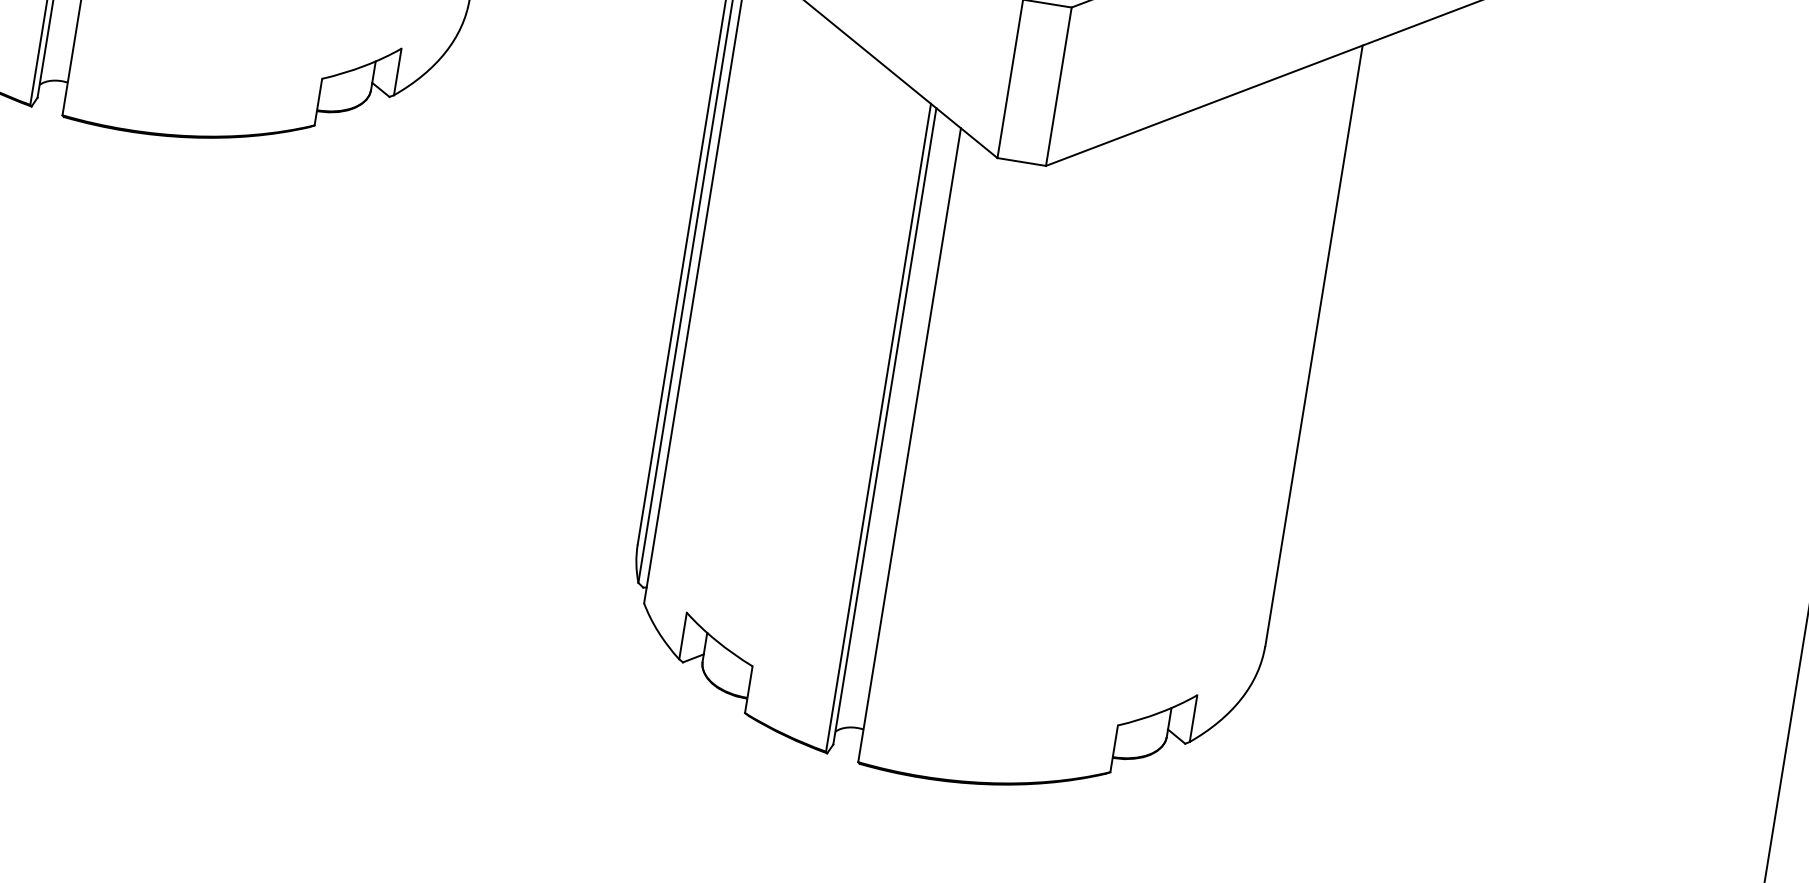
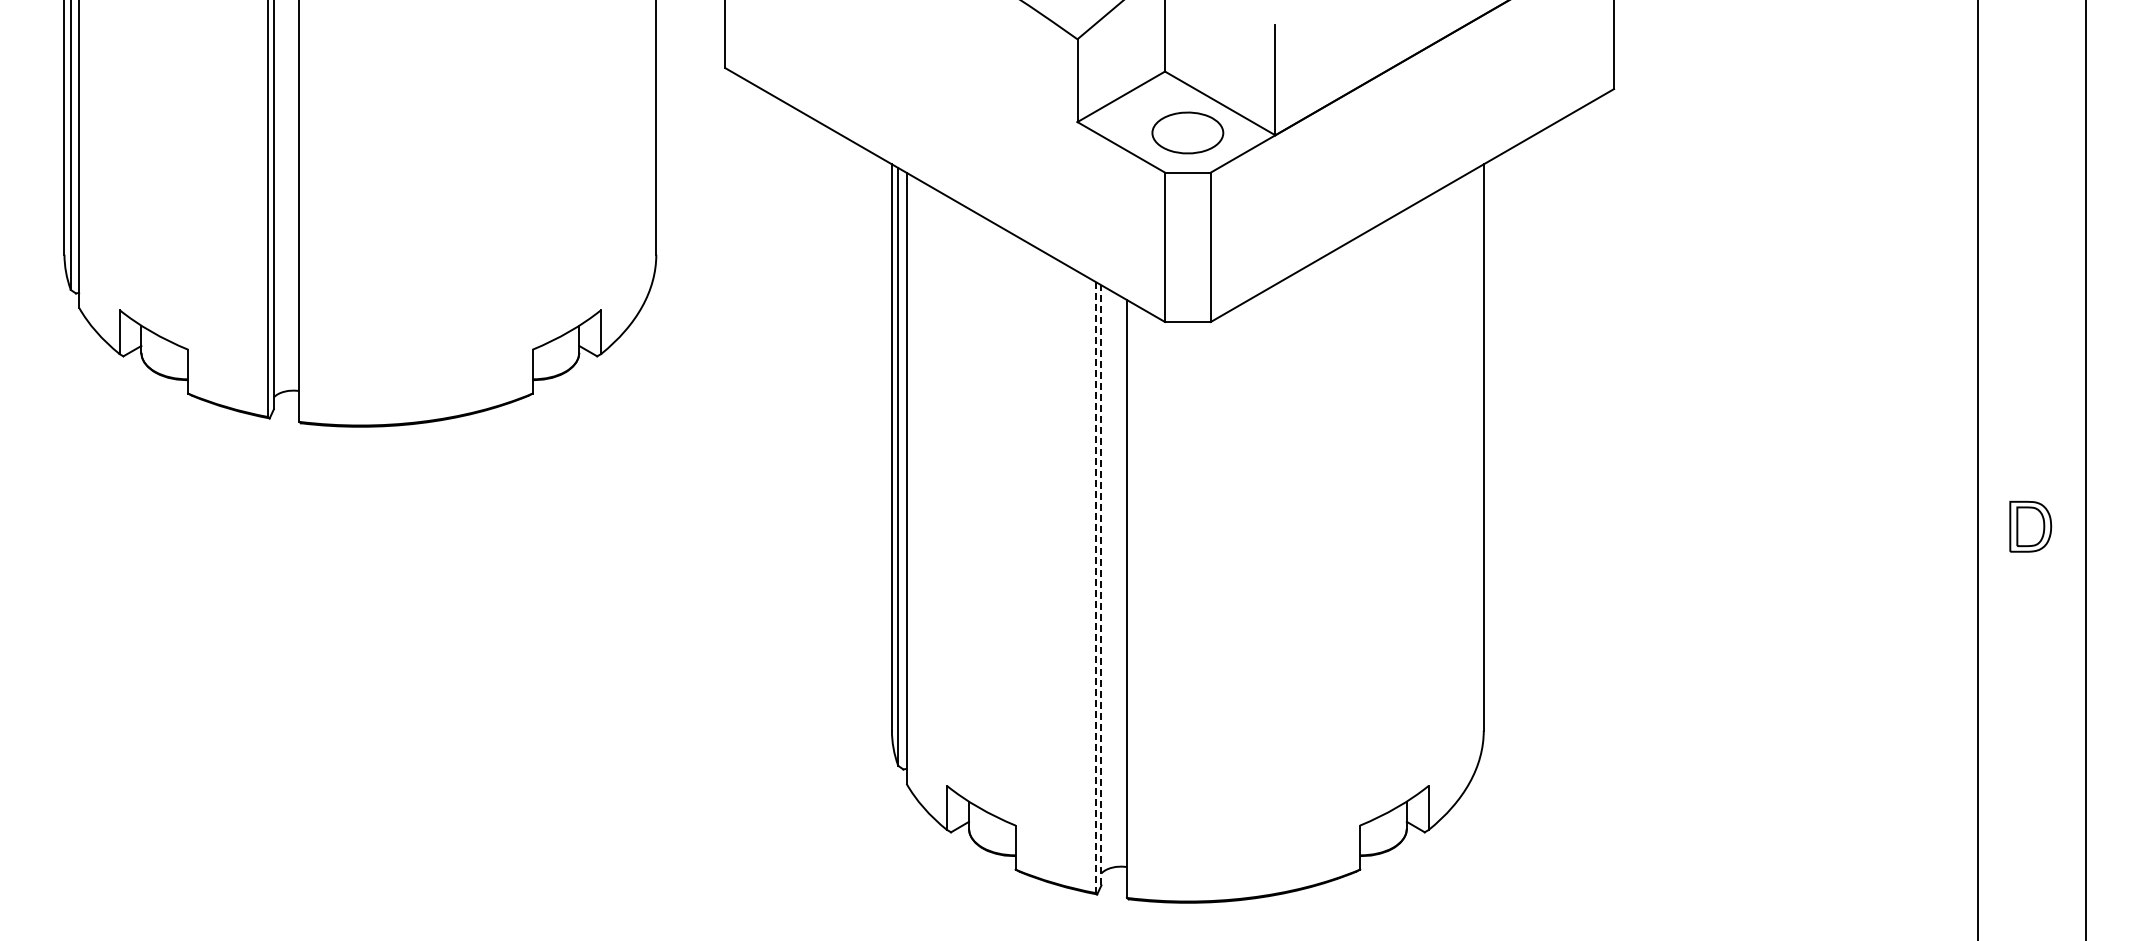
line: (885, 425) -> (1101, 584), solid -> dashed
line: (878, 427) -> (1095, 587), solid -> dashed

